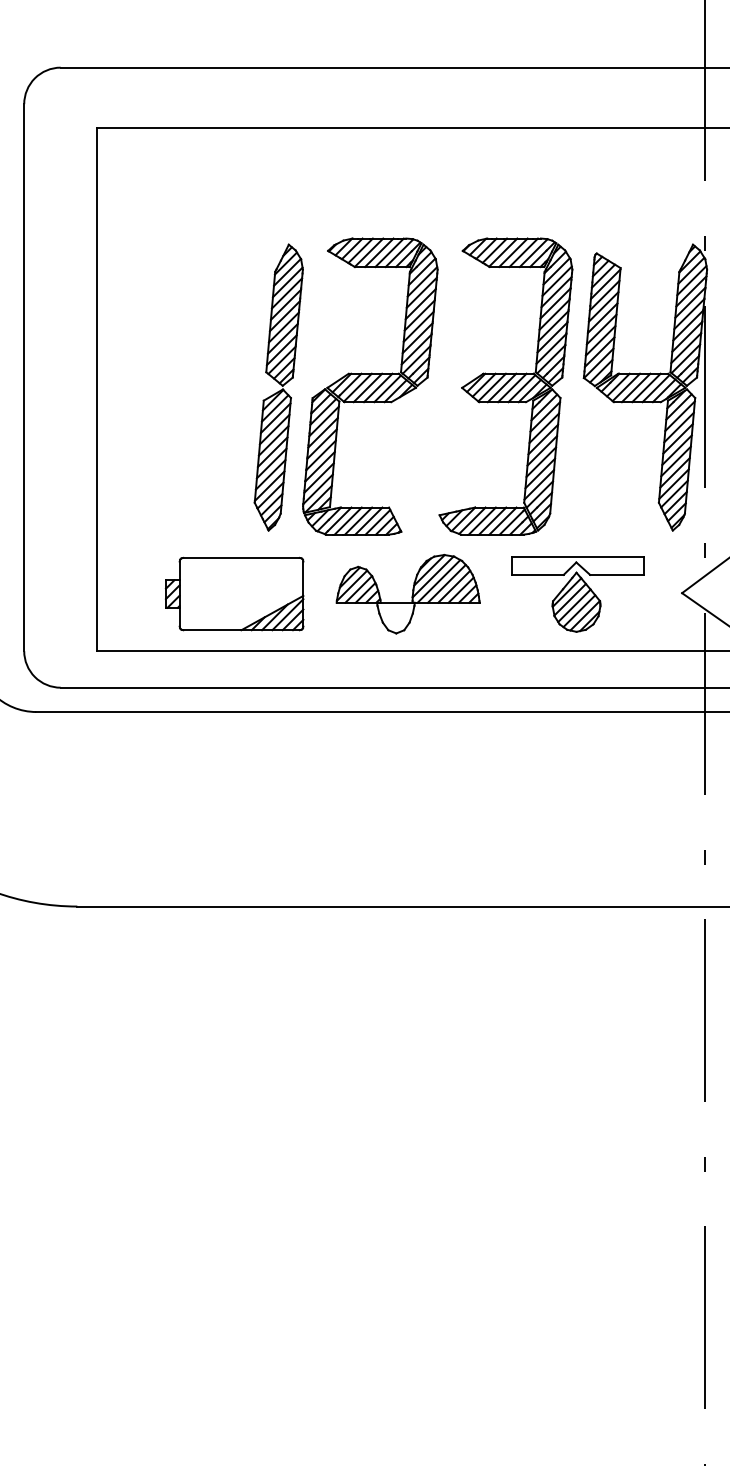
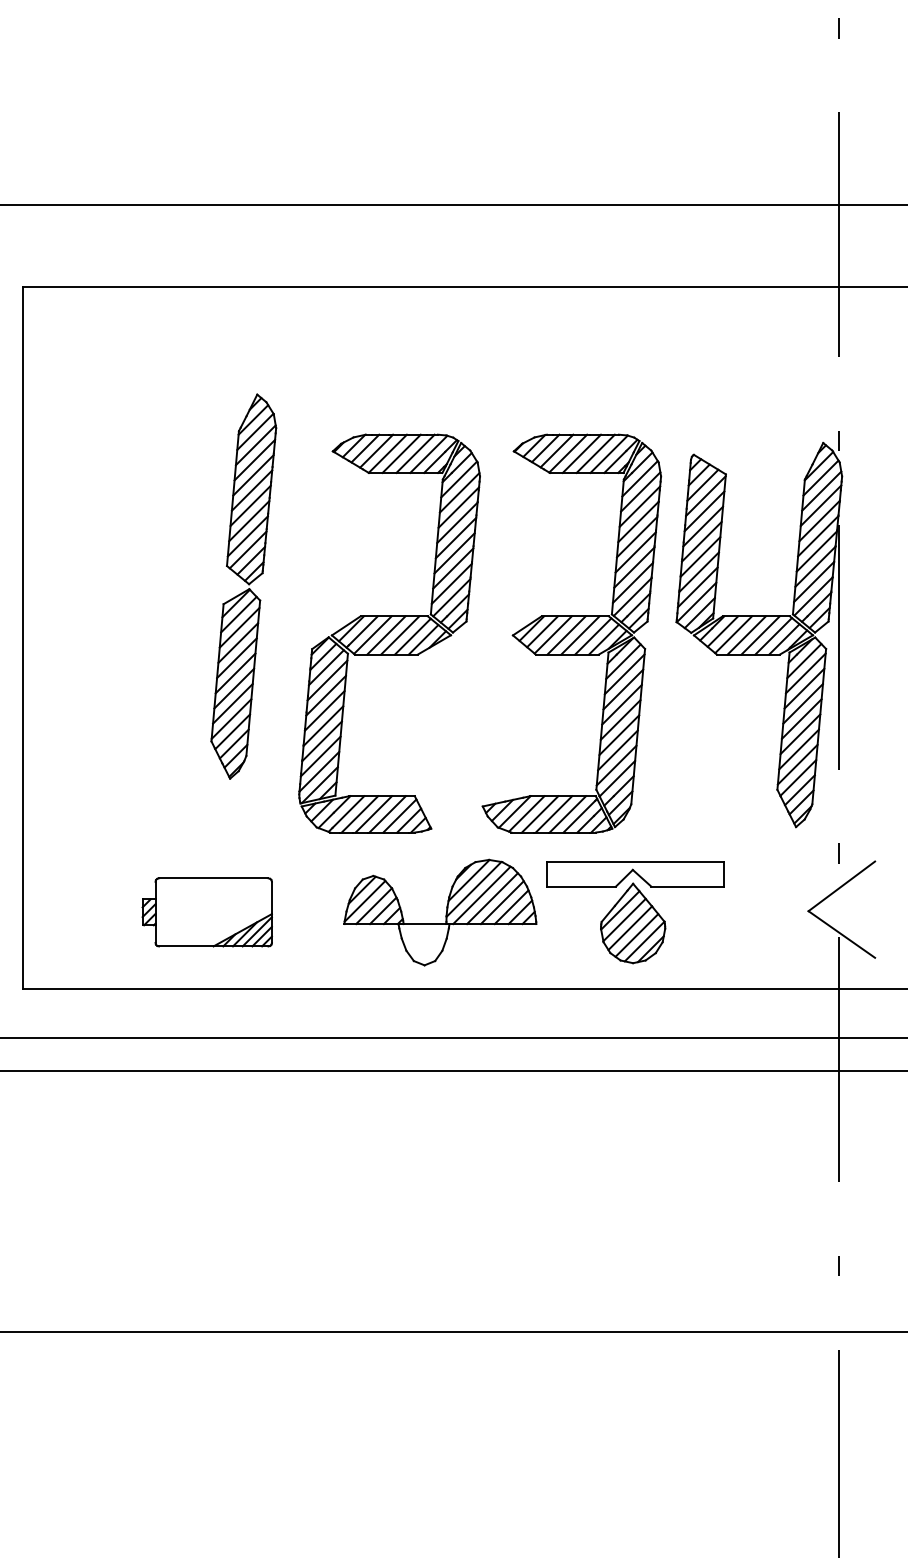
part: (278, 387) -> (243, 586), moved
part: (234, 593) -> (207, 911), size x0.7
part: (577, 594) -> (634, 912), moved

